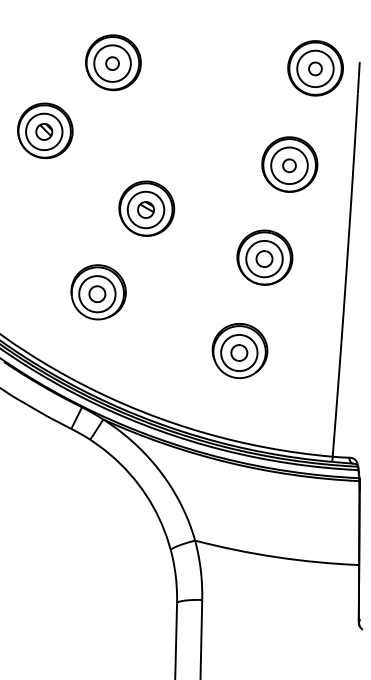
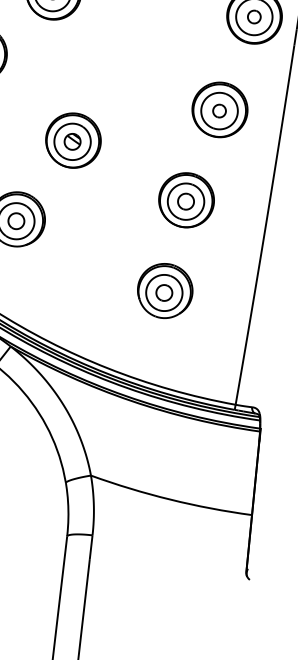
part: (239, 350) -> (164, 290), moved

